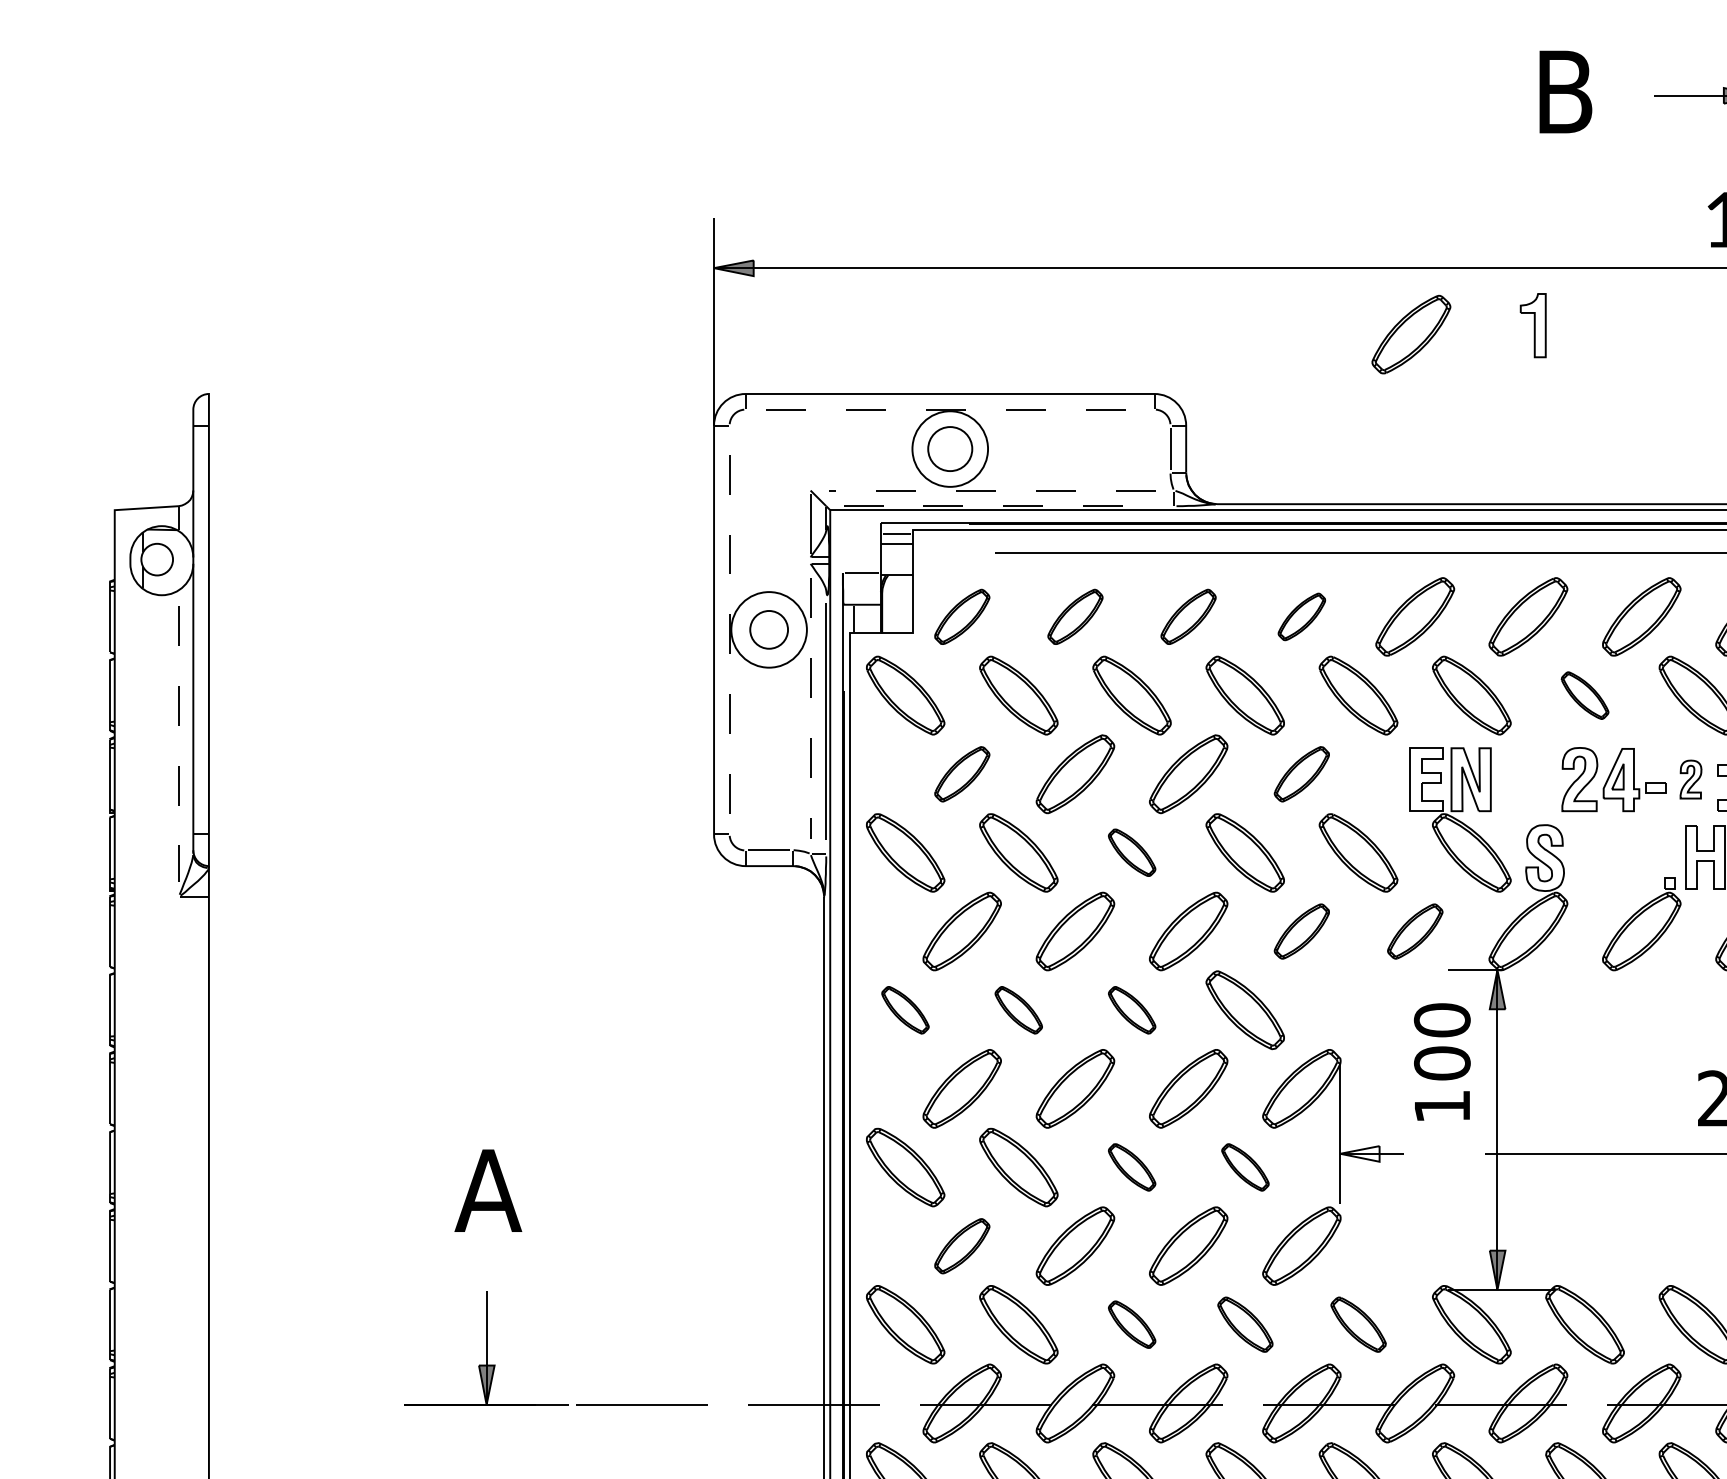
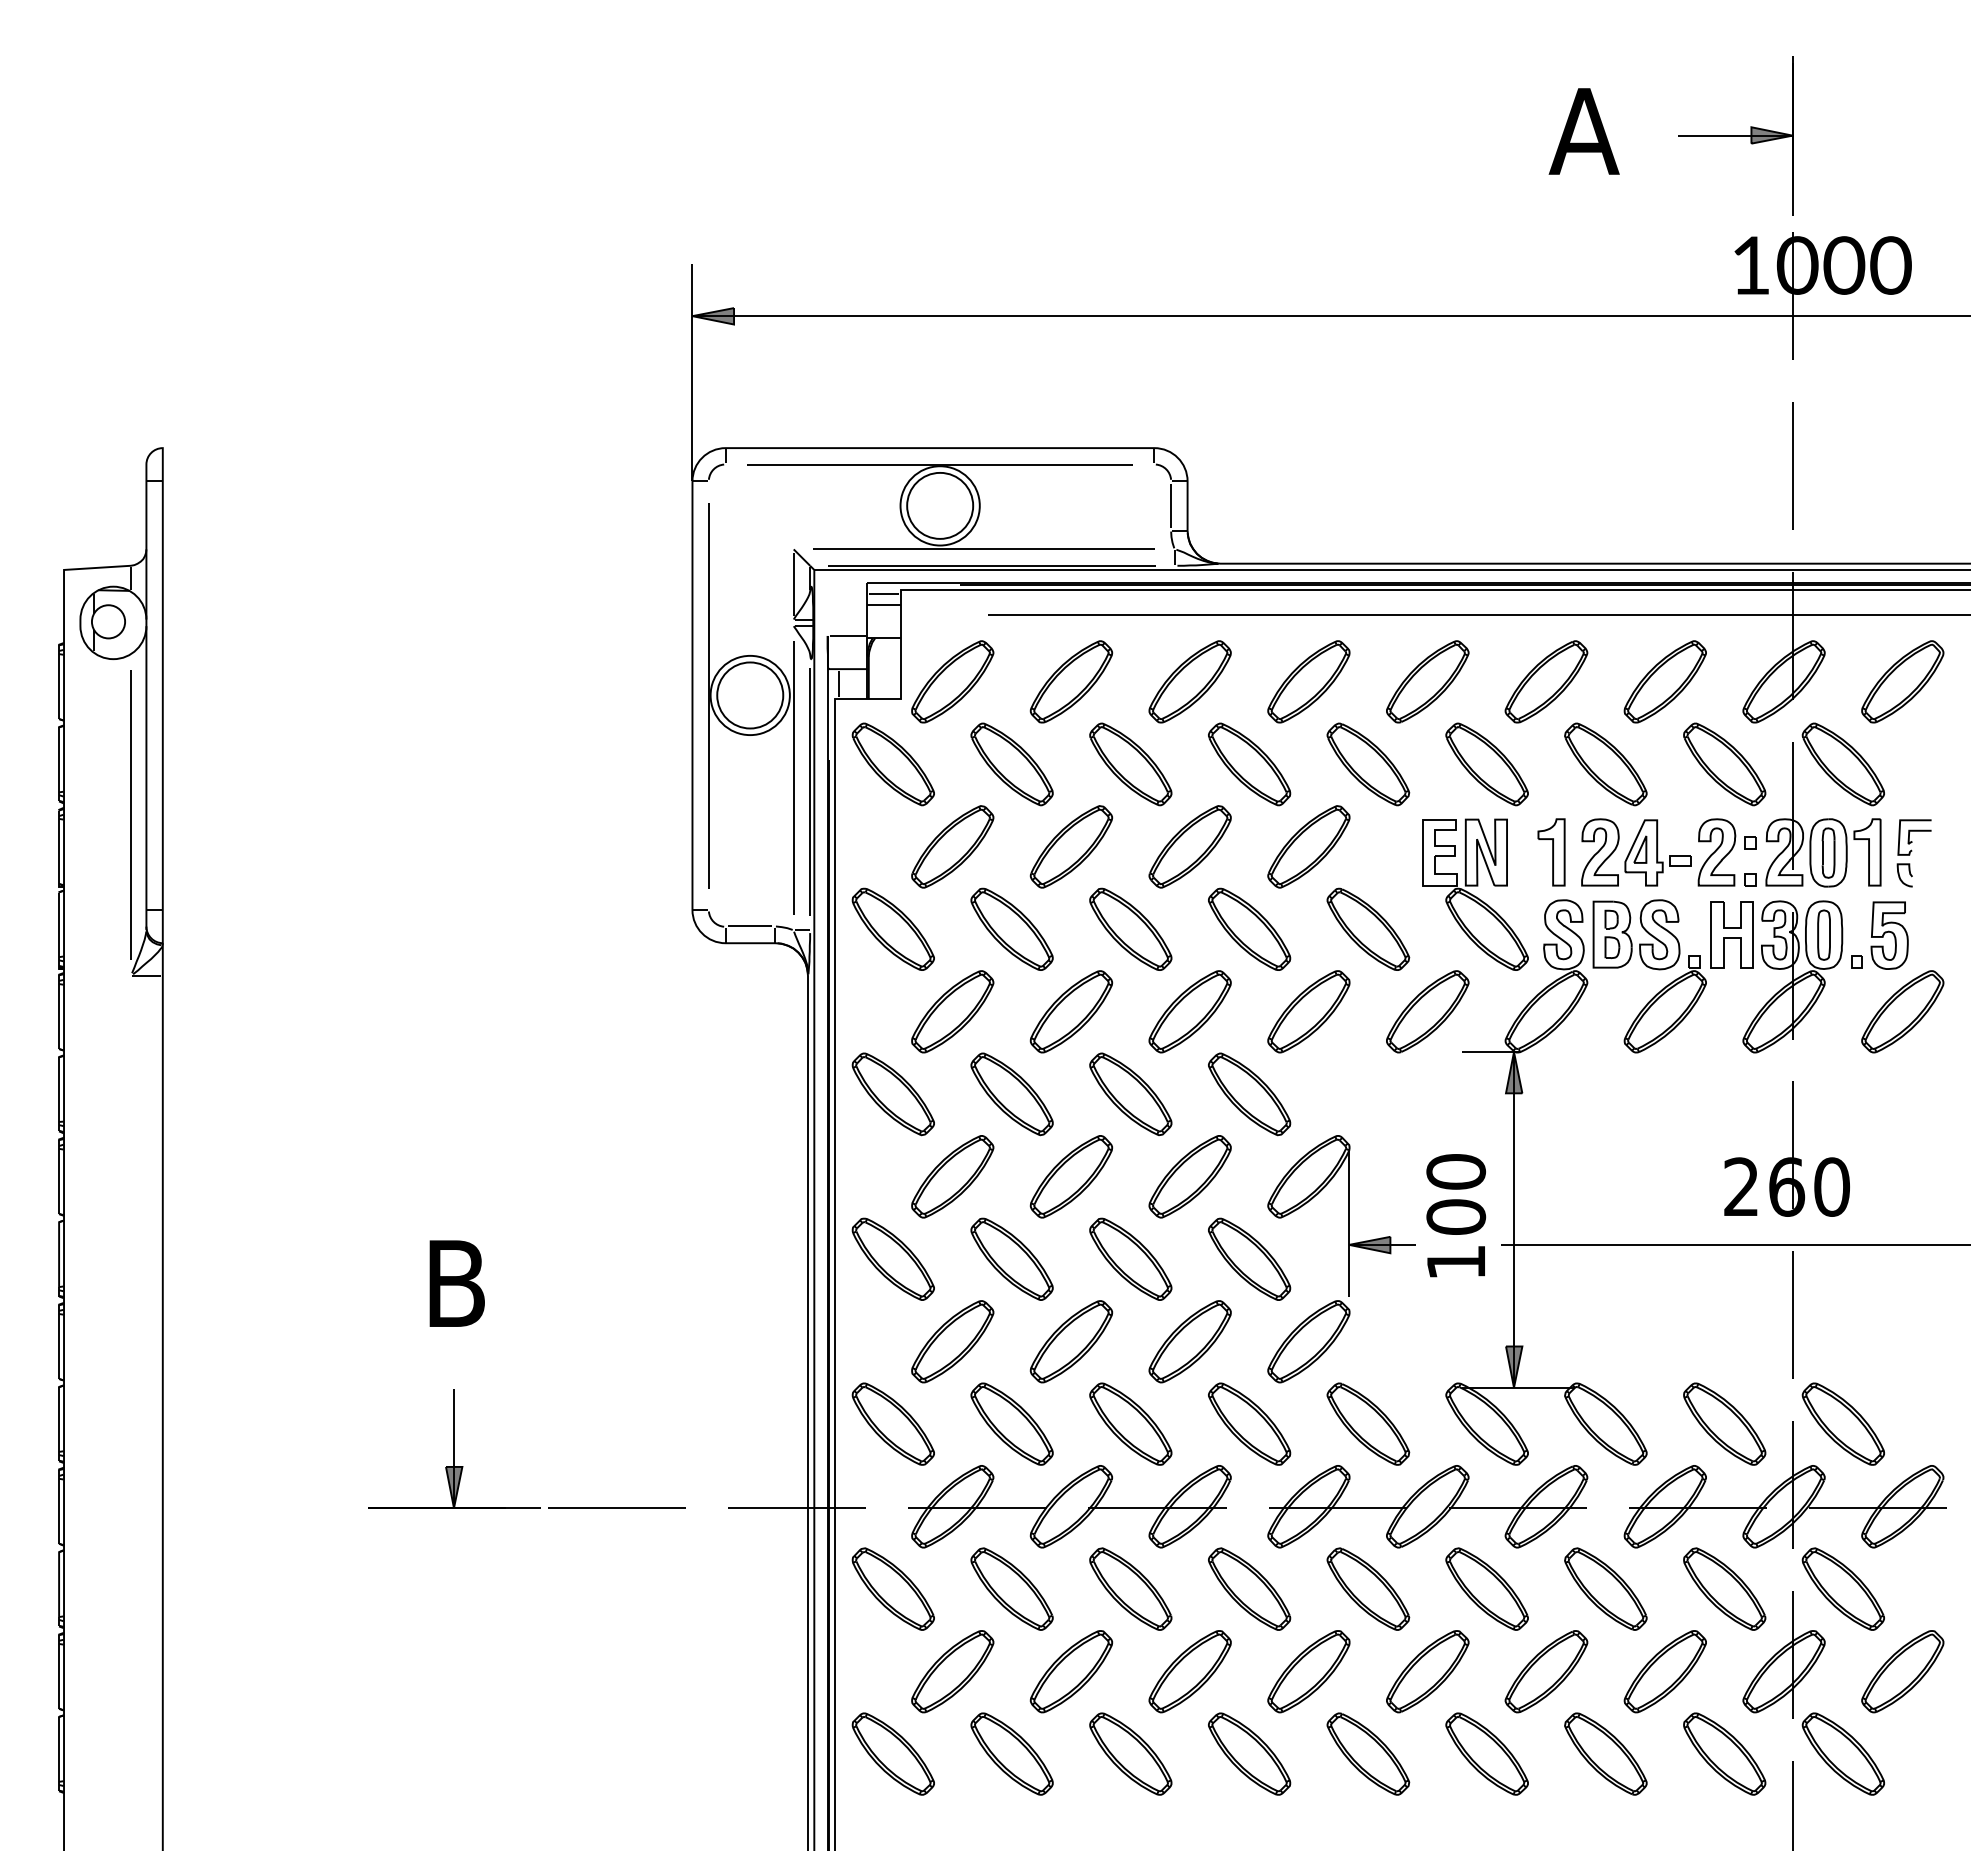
text: (1563, 92) -> (1583, 131), B -> A
part: (1533, 325) -> (1551, 852), moved
part: (1411, 334) -> (1423, 385), removed
line: (950, 409) -> (940, 464), dashed -> solid
circle: (950, 448) -> (940, 505), size x1.43
line: (991, 490) -> (983, 549), dashed -> solid
line: (1000, 505) -> (992, 565), dashed -> solid
part: (962, 616) -> (952, 681), size x1.43
part: (1075, 616) -> (1071, 681), size x1.43
part: (1188, 616) -> (1189, 681), size x1.43
part: (1301, 616) -> (1308, 681), size x1.67
line: (730, 629) -> (709, 695), dashed -> solid
circle: (769, 629) -> (750, 695), size x1.67
part: (1584, 695) -> (1605, 764), size x1.67
line: (810, 709) -> (793, 778), dashed -> solid
line: (179, 744) -> (131, 815), dashed -> solid
part: (962, 773) -> (952, 846), size x1.43
part: (1301, 773) -> (1308, 846), size x1.43
part: (1690, 779) -> (1716, 852), size x1.67
part: (1131, 852) -> (1130, 928), size x1.67
part: (1608, 859) -> (1630, 936), added
part: (1301, 931) -> (1308, 1011), size x1.43
part: (1414, 931) -> (1427, 1011), size x1.43
part: (904, 1010) -> (892, 1094), size x1.67
part: (1018, 1010) -> (1011, 1094), size x1.67
part: (1131, 1010) -> (1130, 1094), size x1.67
text: (1442, 1061) -> (1456, 1215), moved
fill: (1359, 1153) -> (1369, 1244), added
part: (1131, 1166) -> (1130, 1258), size x1.67
part: (1245, 1166) -> (1249, 1258), size x1.67
text: (488, 1190) -> (455, 1283), A -> B
part: (962, 1245) -> (952, 1341), size x1.43
part: (1131, 1324) -> (1130, 1423), size x1.67
part: (1245, 1324) -> (1249, 1423), size x1.43
part: (1358, 1324) -> (1368, 1423), size x1.43

